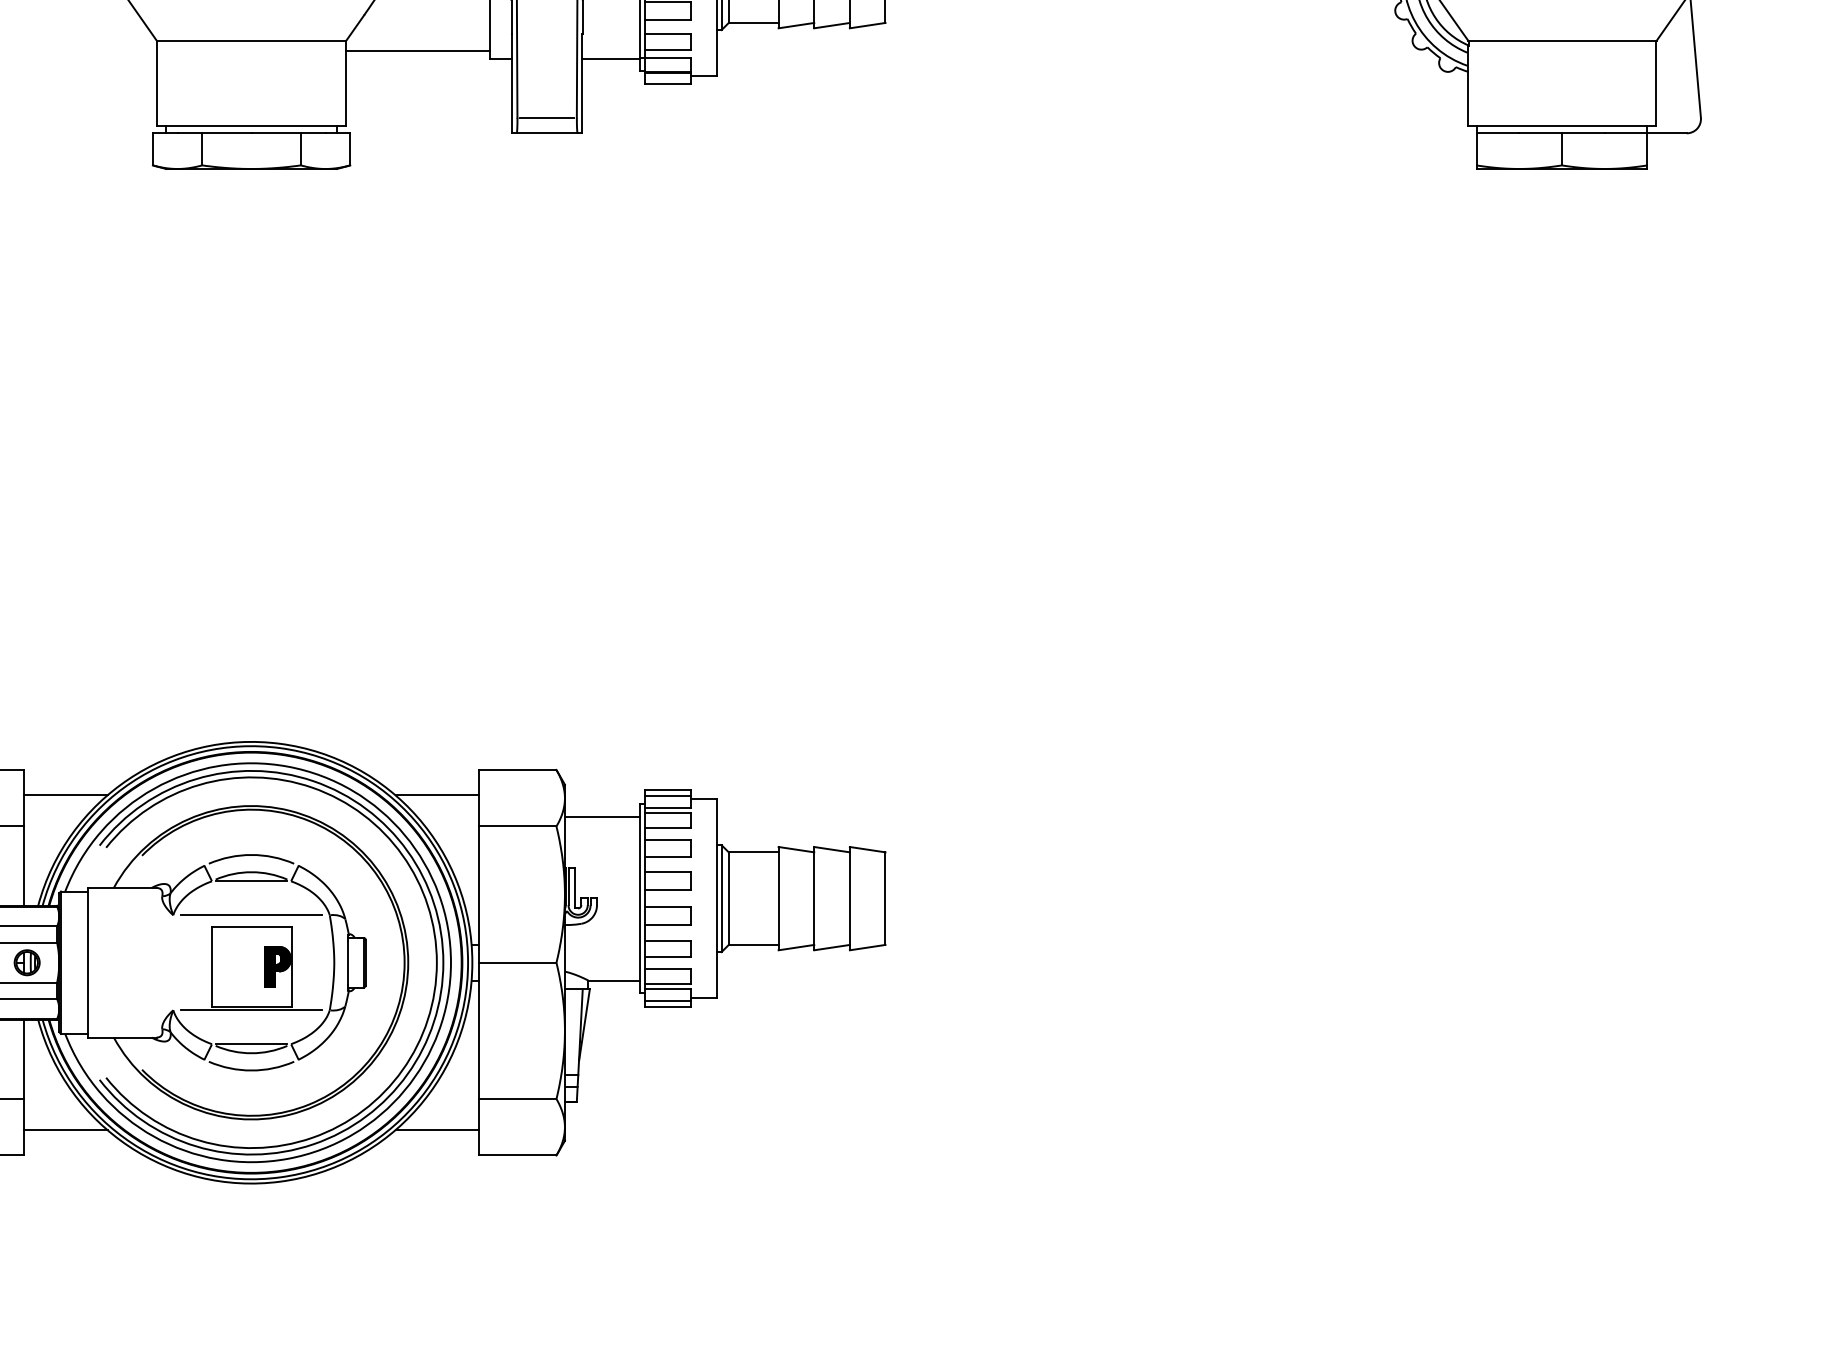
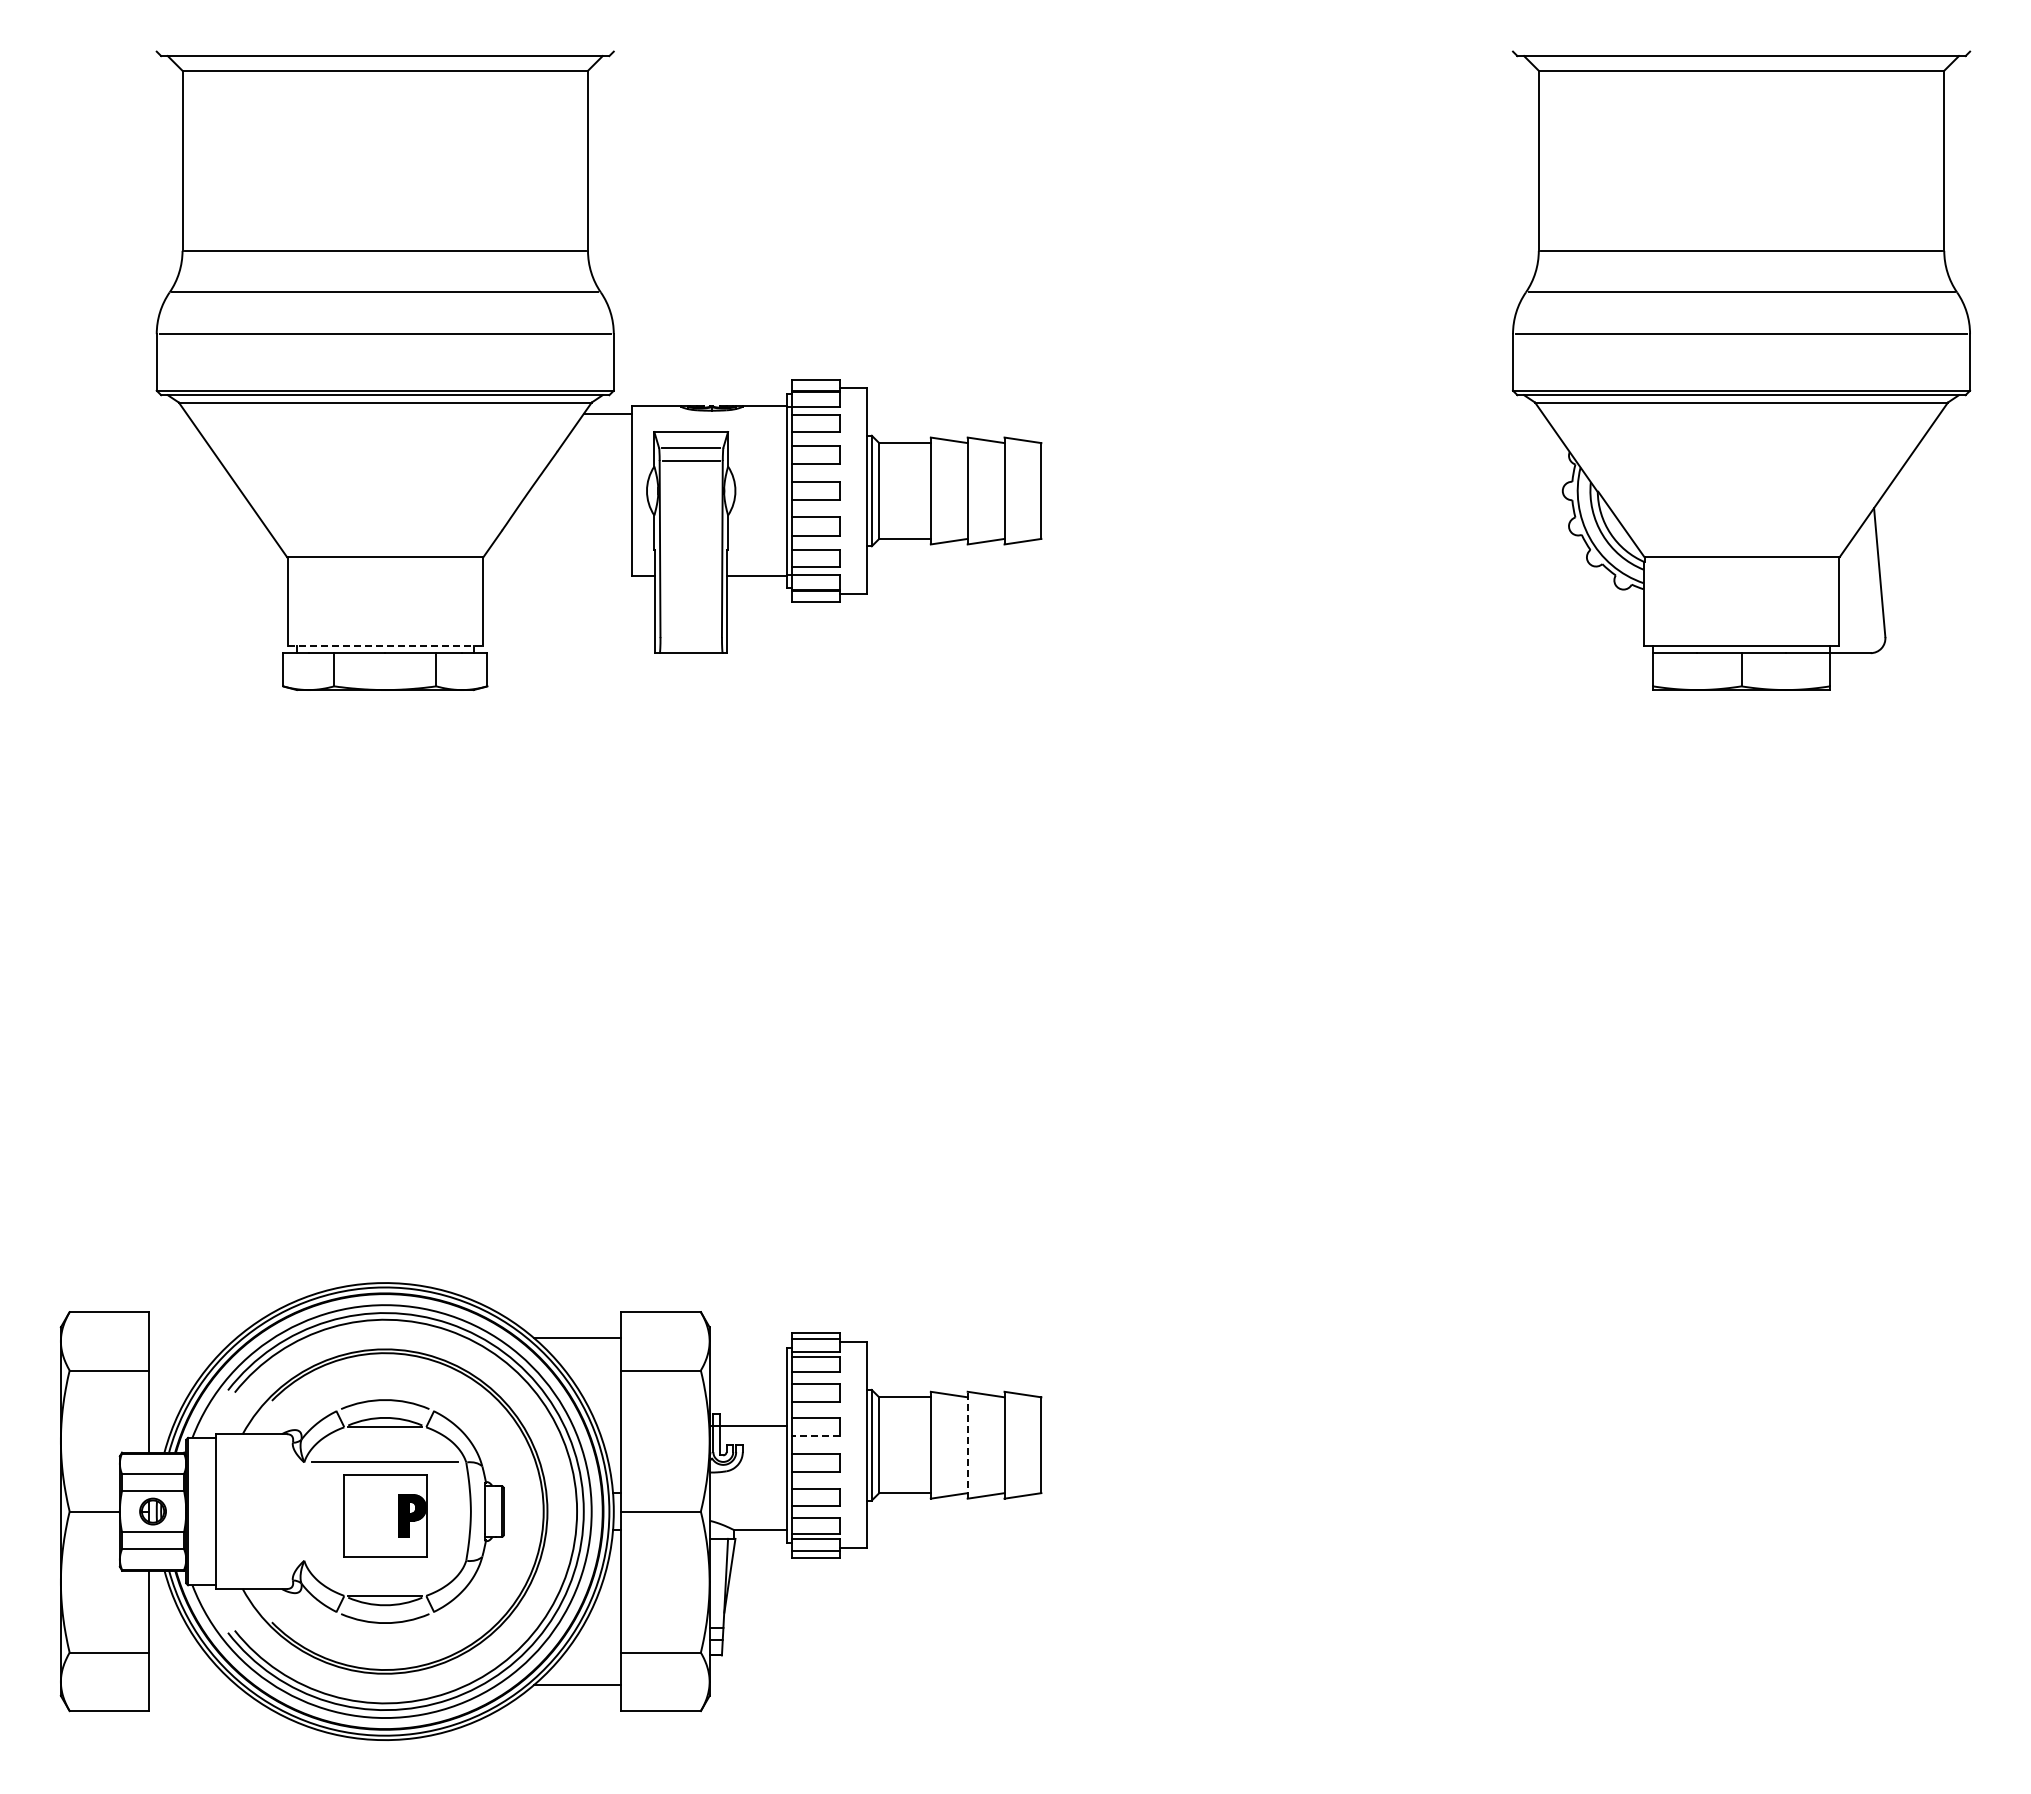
line: (417, 51) -> (557, 568), removed
line: (546, 118) -> (690, 637), removed
line: (251, 125) -> (385, 645), solid -> dashed
line: (65, 795) -> (192, 1338), removed
line: (602, 816) -> (748, 1426), moved
line: (668, 890) -> (816, 1436), solid -> dashed
line: (814, 897) -> (967, 1444), solid -> dashed
line: (251, 1010) -> (385, 1560), removed
line: (65, 1129) -> (192, 1684), removed

